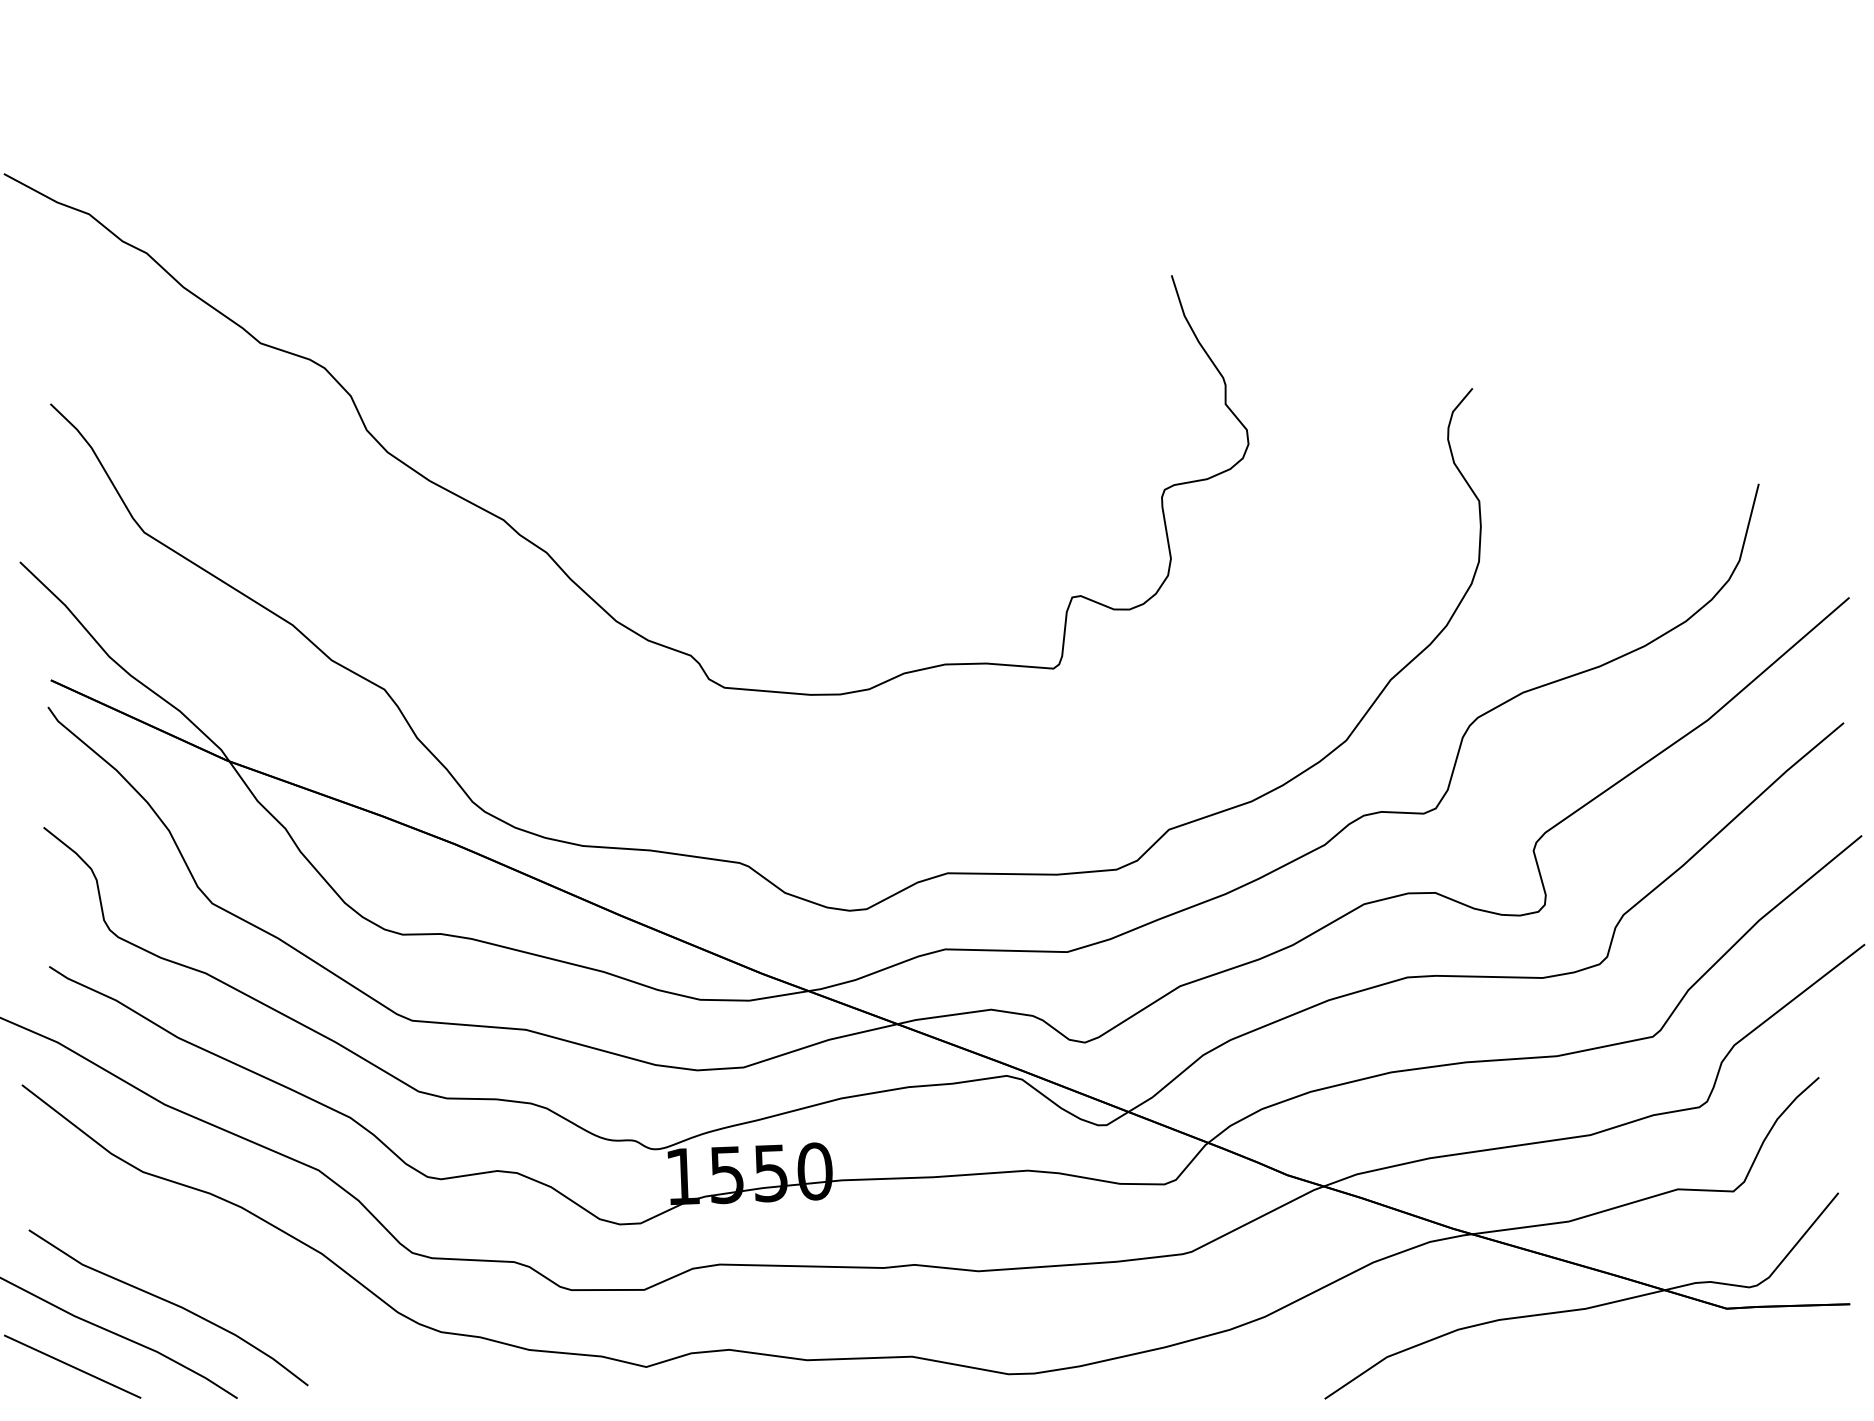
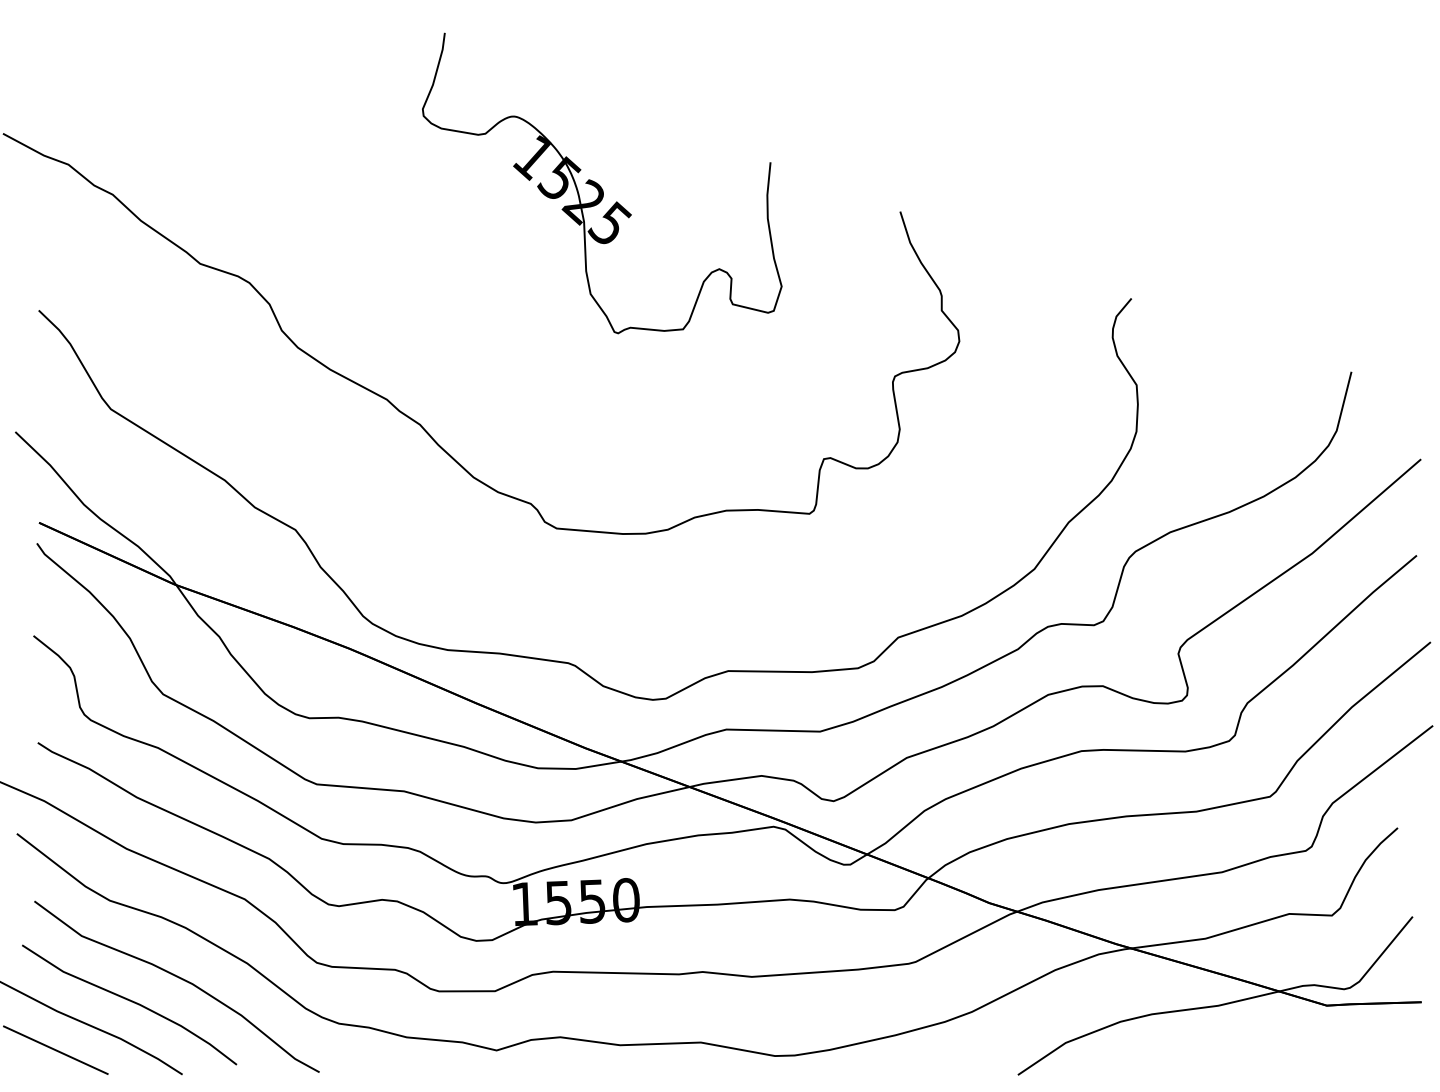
part: (783, 238) -> (602, 183), added
curve: (235, 1274) -> (180, 979), added

